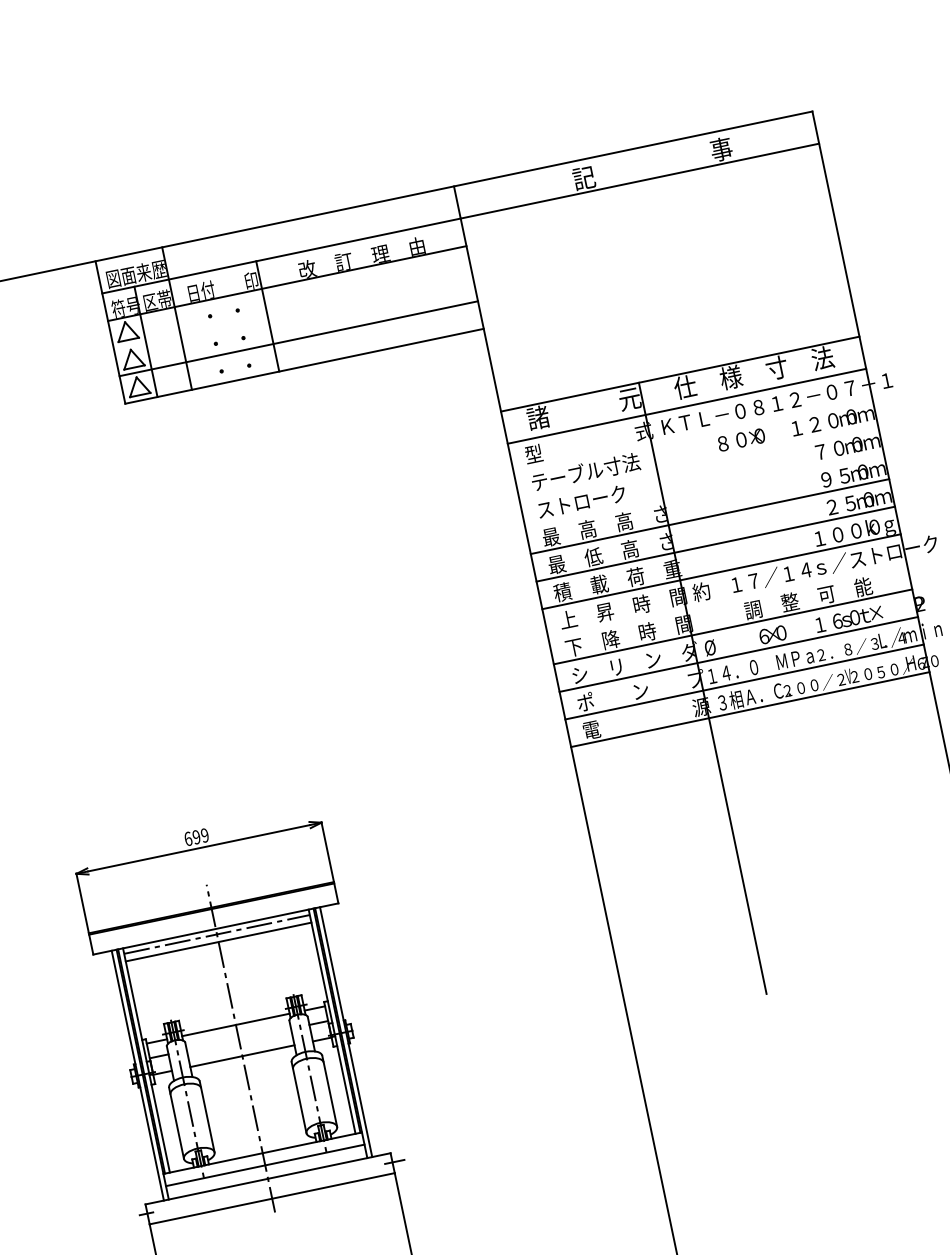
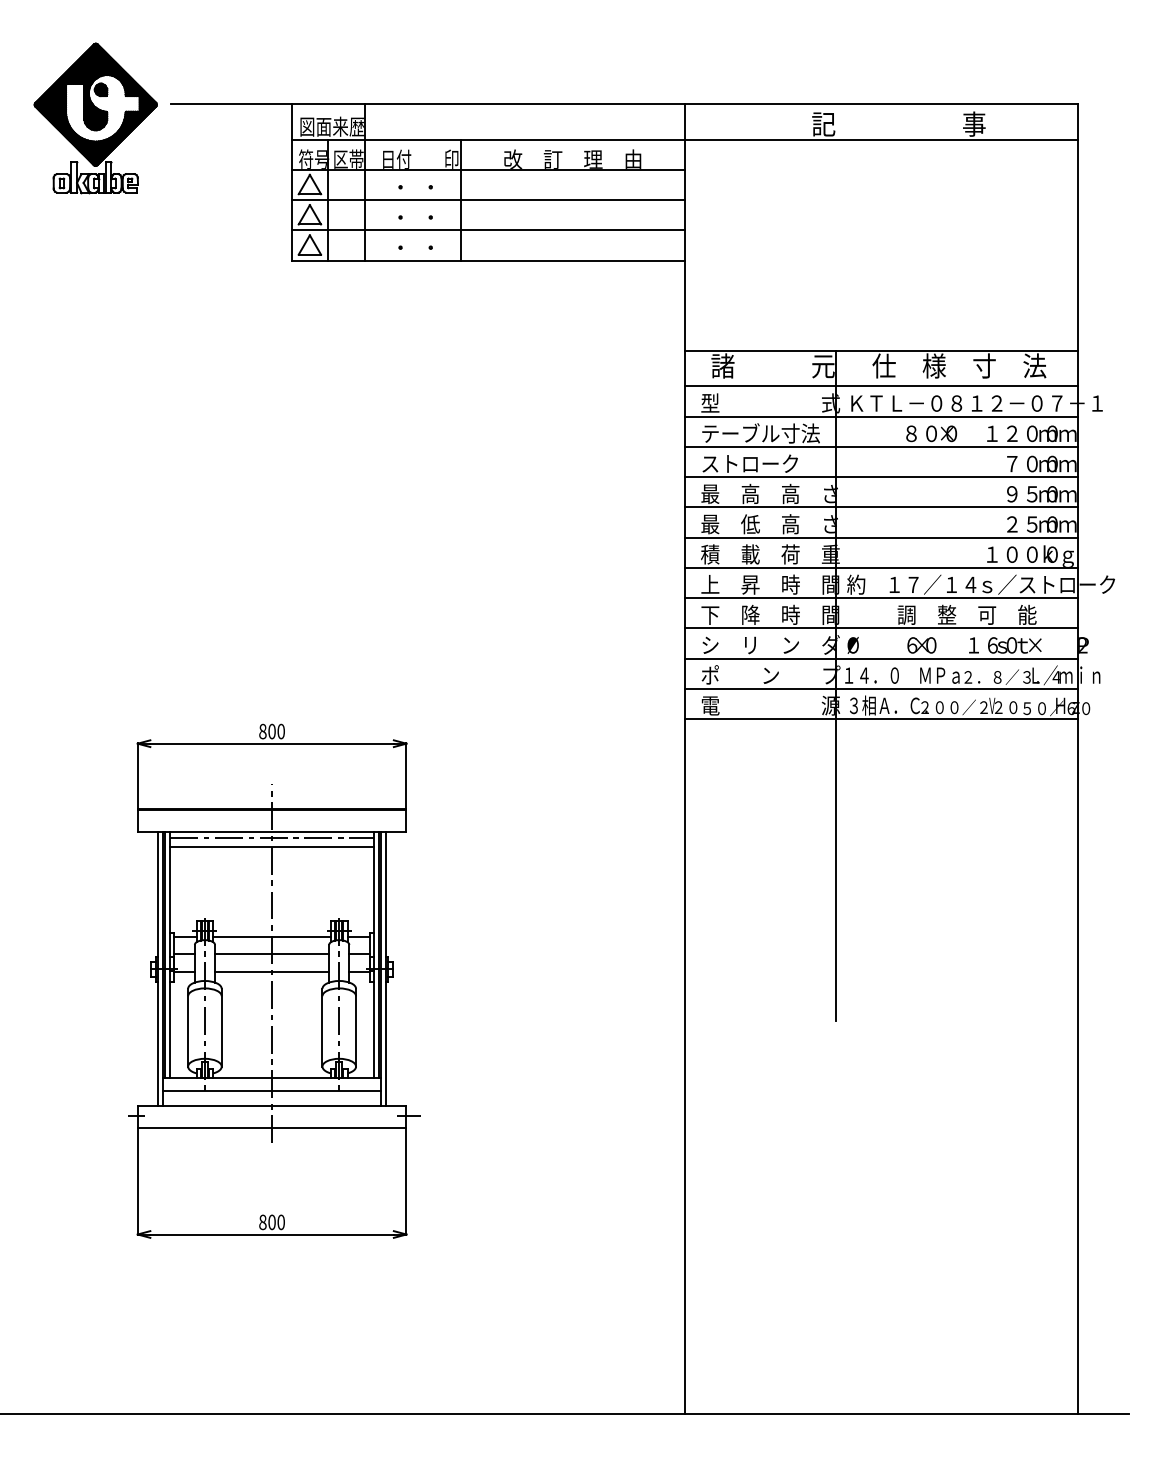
line: (292, 311) -> (488, 200), added
line: (692, 433) -> (881, 416), added
line: (698, 461) -> (881, 446), added
line: (704, 489) -> (881, 477), added
line: (727, 599) -> (881, 598), added
text: (196, 837) -> (271, 731), 699 -> 800
line: (239, 1039) -> (272, 953), added

